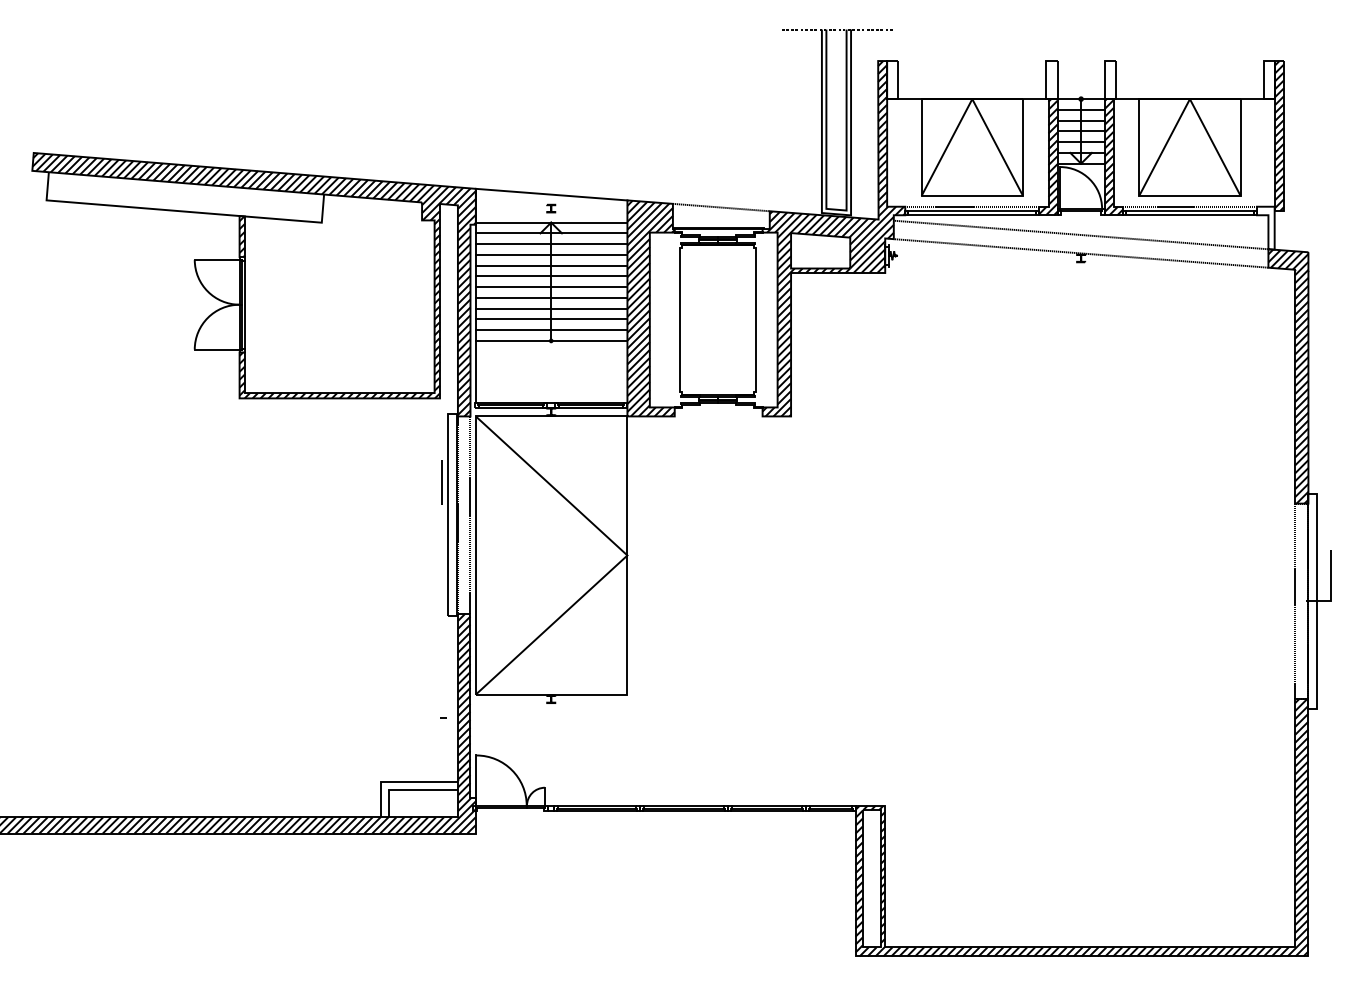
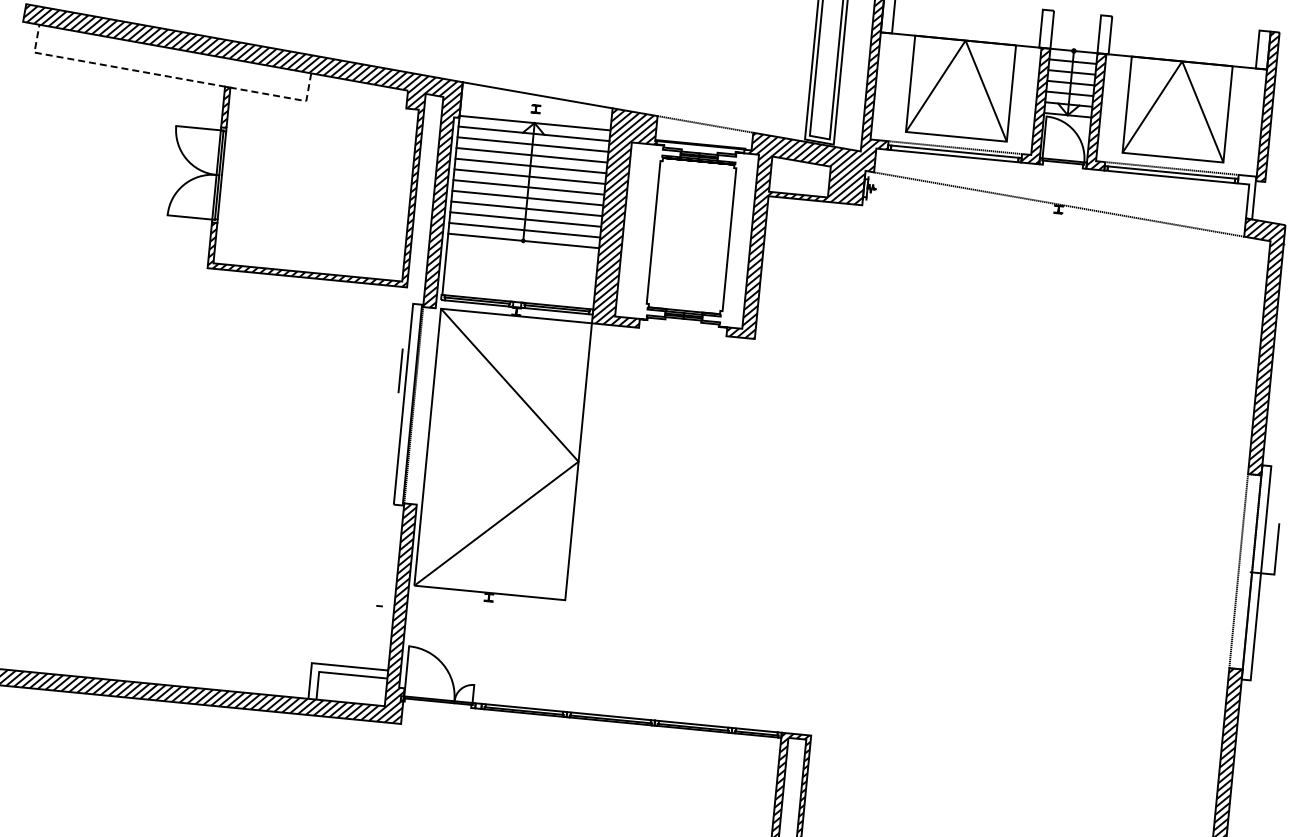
line: (183, 211) -> (169, 76), solid -> dashed
line: (1080, 234) -> (1060, 185), removed
line: (470, 514) -> (426, 405), removed

